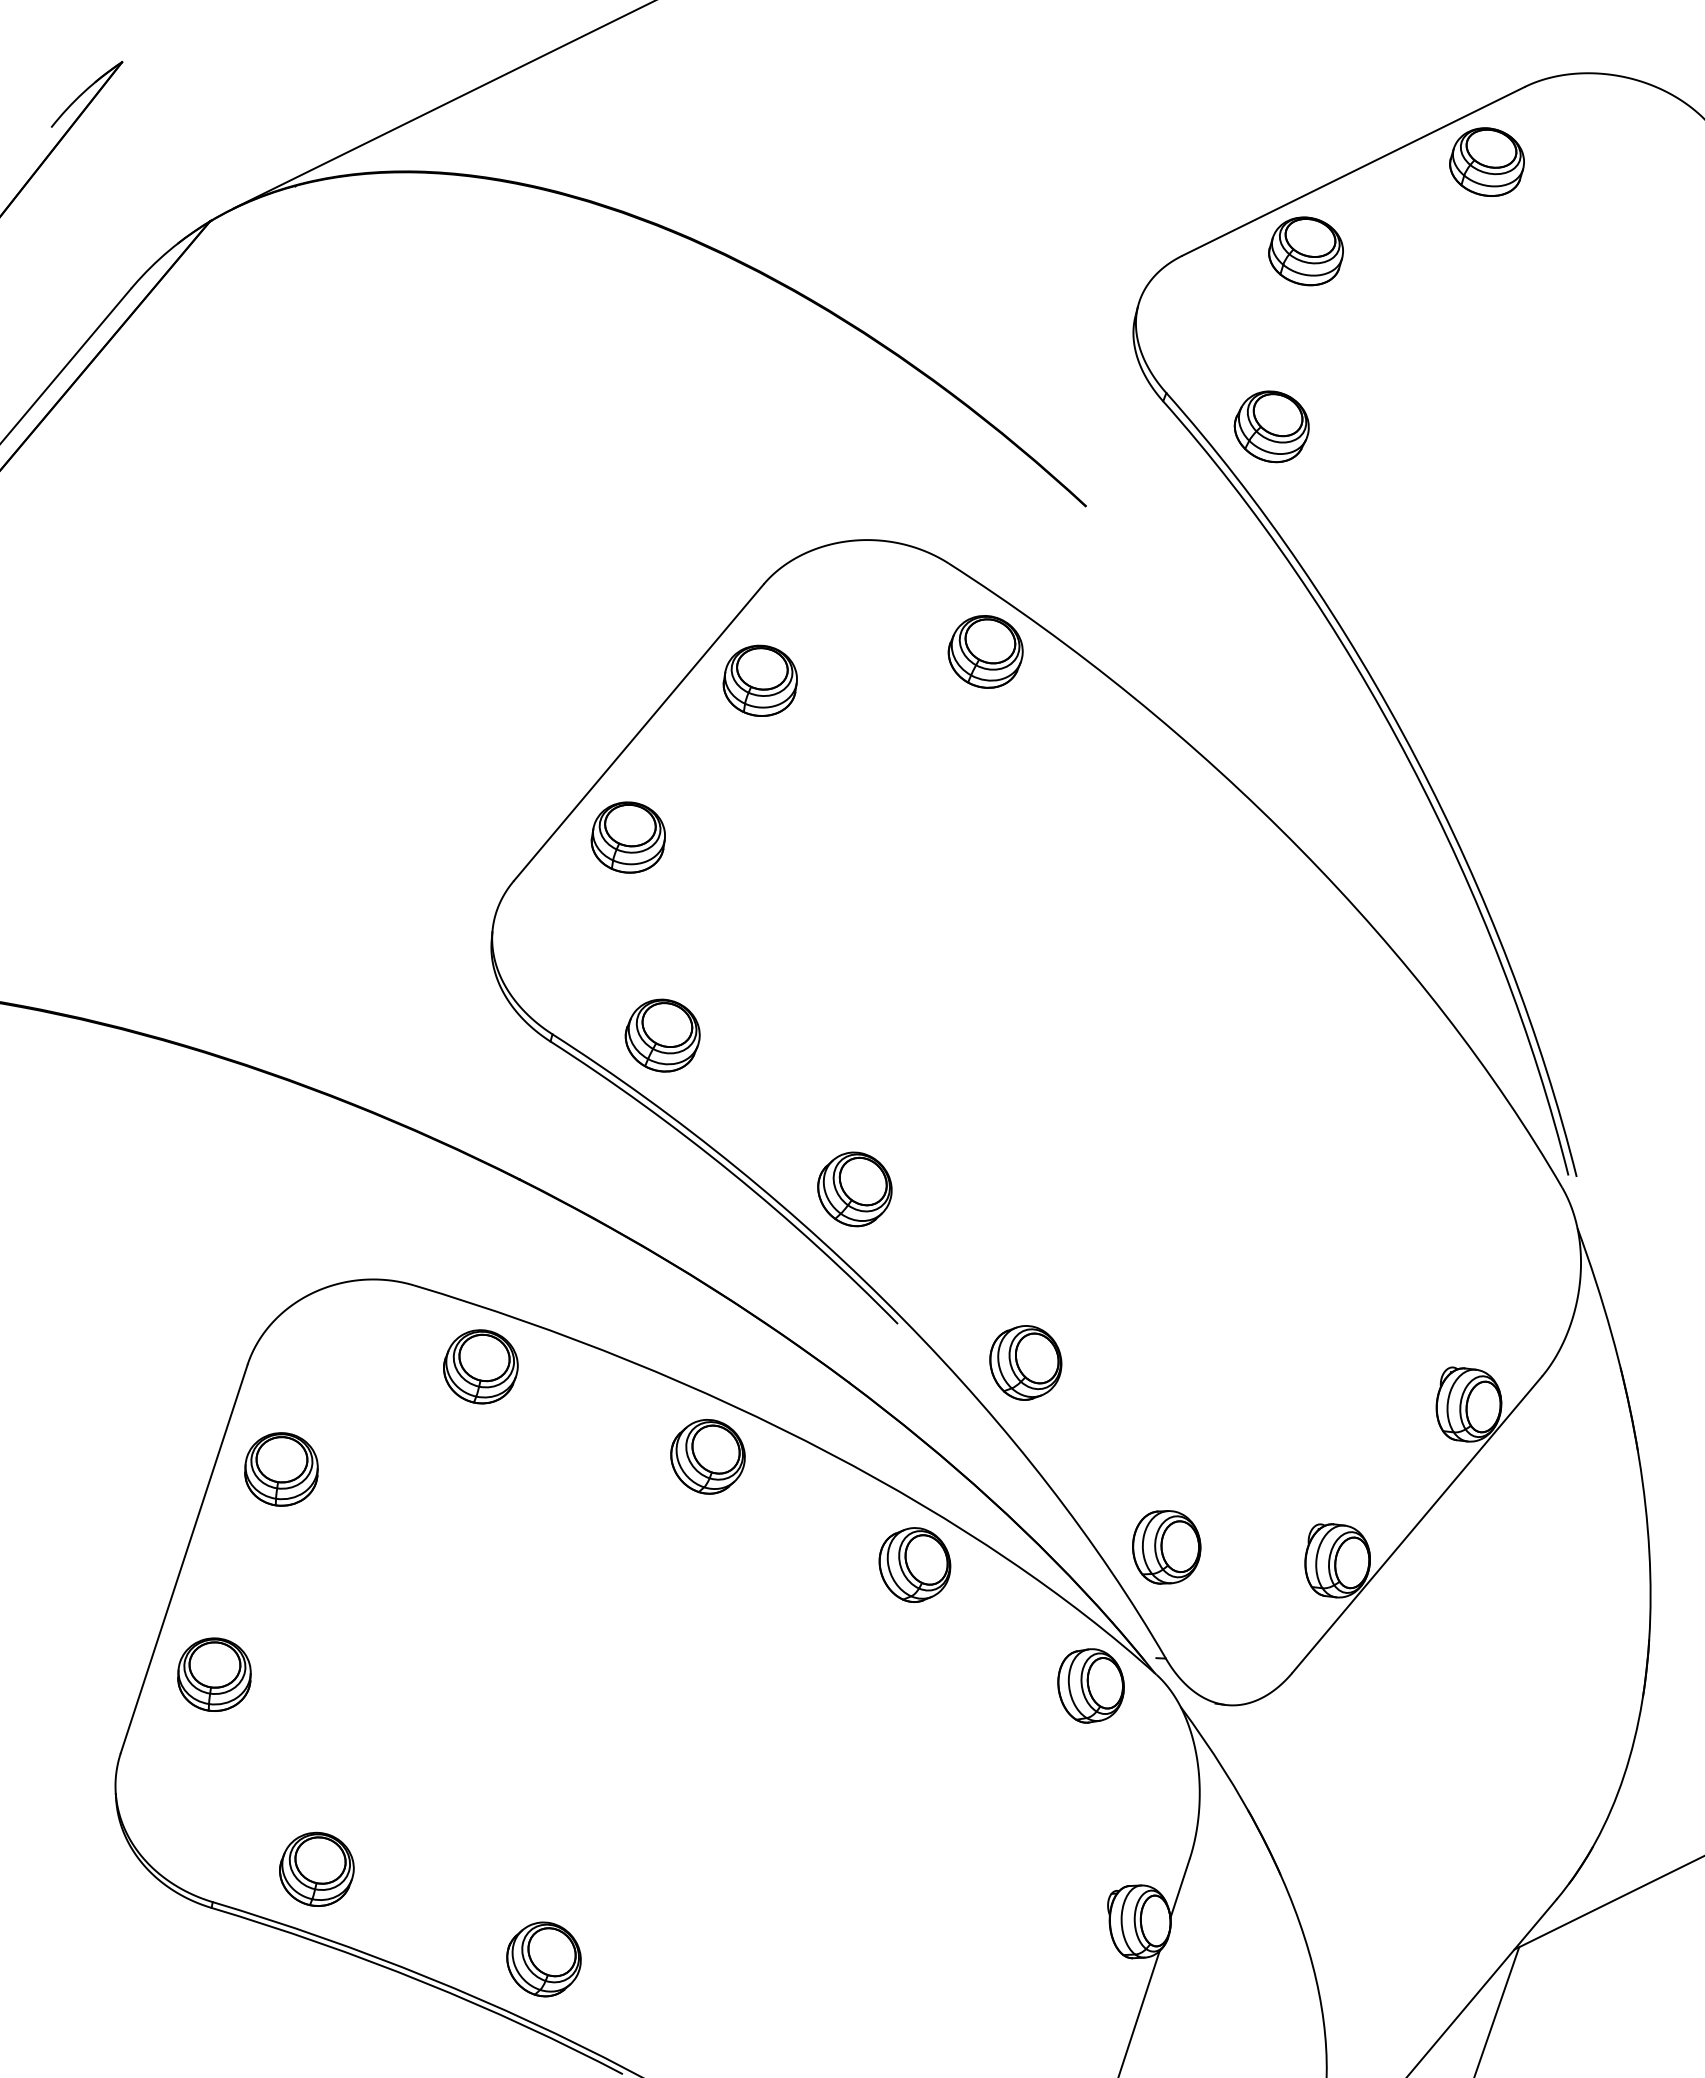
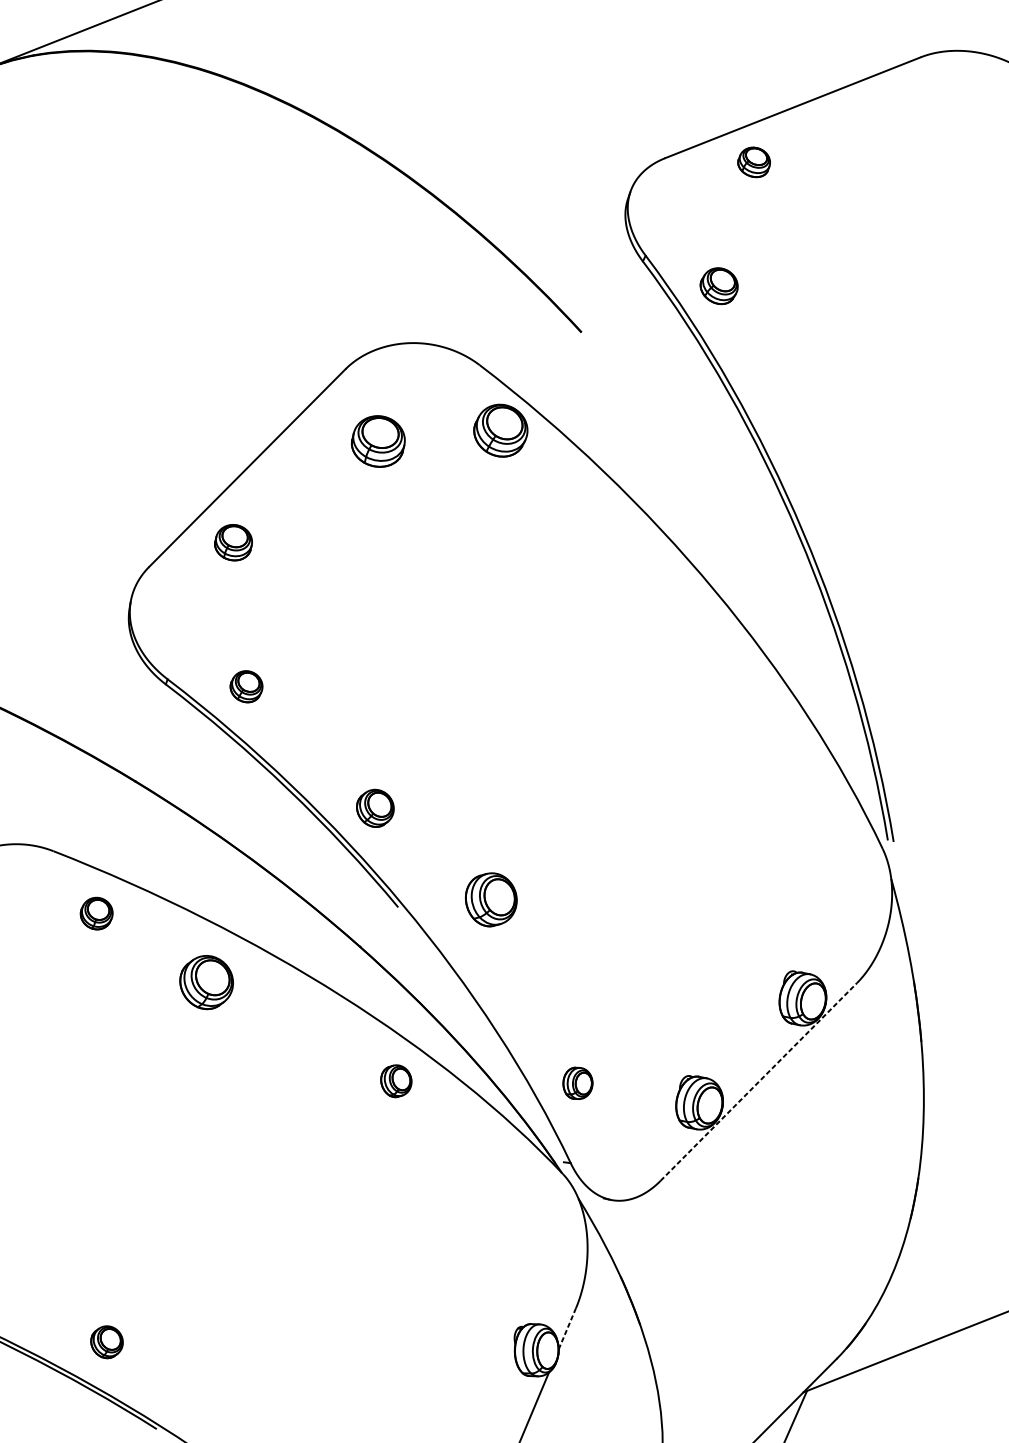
part: (1486, 161) -> (888, 108), removed
part: (1305, 251) -> (753, 162), size x0.6
part: (1271, 426) -> (719, 285), size x0.7
part: (759, 680) -> (377, 441), moved
part: (627, 837) -> (233, 542), size x0.7
part: (662, 1035) -> (246, 686), size x0.6
part: (854, 1189) -> (375, 808), size x0.7
part: (1025, 1362) -> (491, 899), moved
part: (480, 1366) -> (96, 913), size x0.6
part: (707, 1456) -> (206, 982), moved
line: (1417, 1524) -> (759, 1081), solid -> dashed
part: (1166, 1547) -> (577, 1083), size x0.6
part: (914, 1564) -> (395, 1080), size x0.6
part: (1090, 1685) -> (515, 1177), removed
line: (1180, 1888) -> (567, 1328), solid -> dashed
part: (543, 1959) -> (106, 1342), size x0.6

